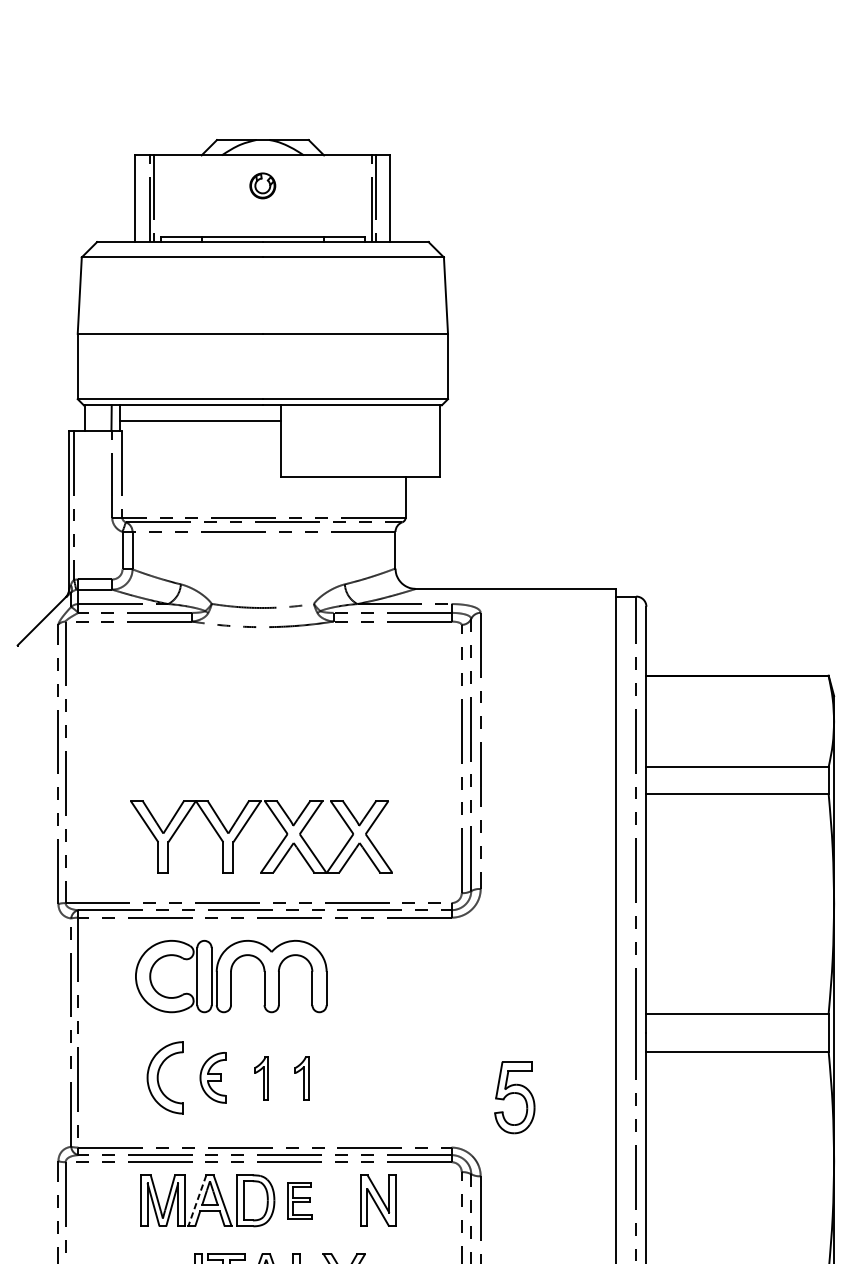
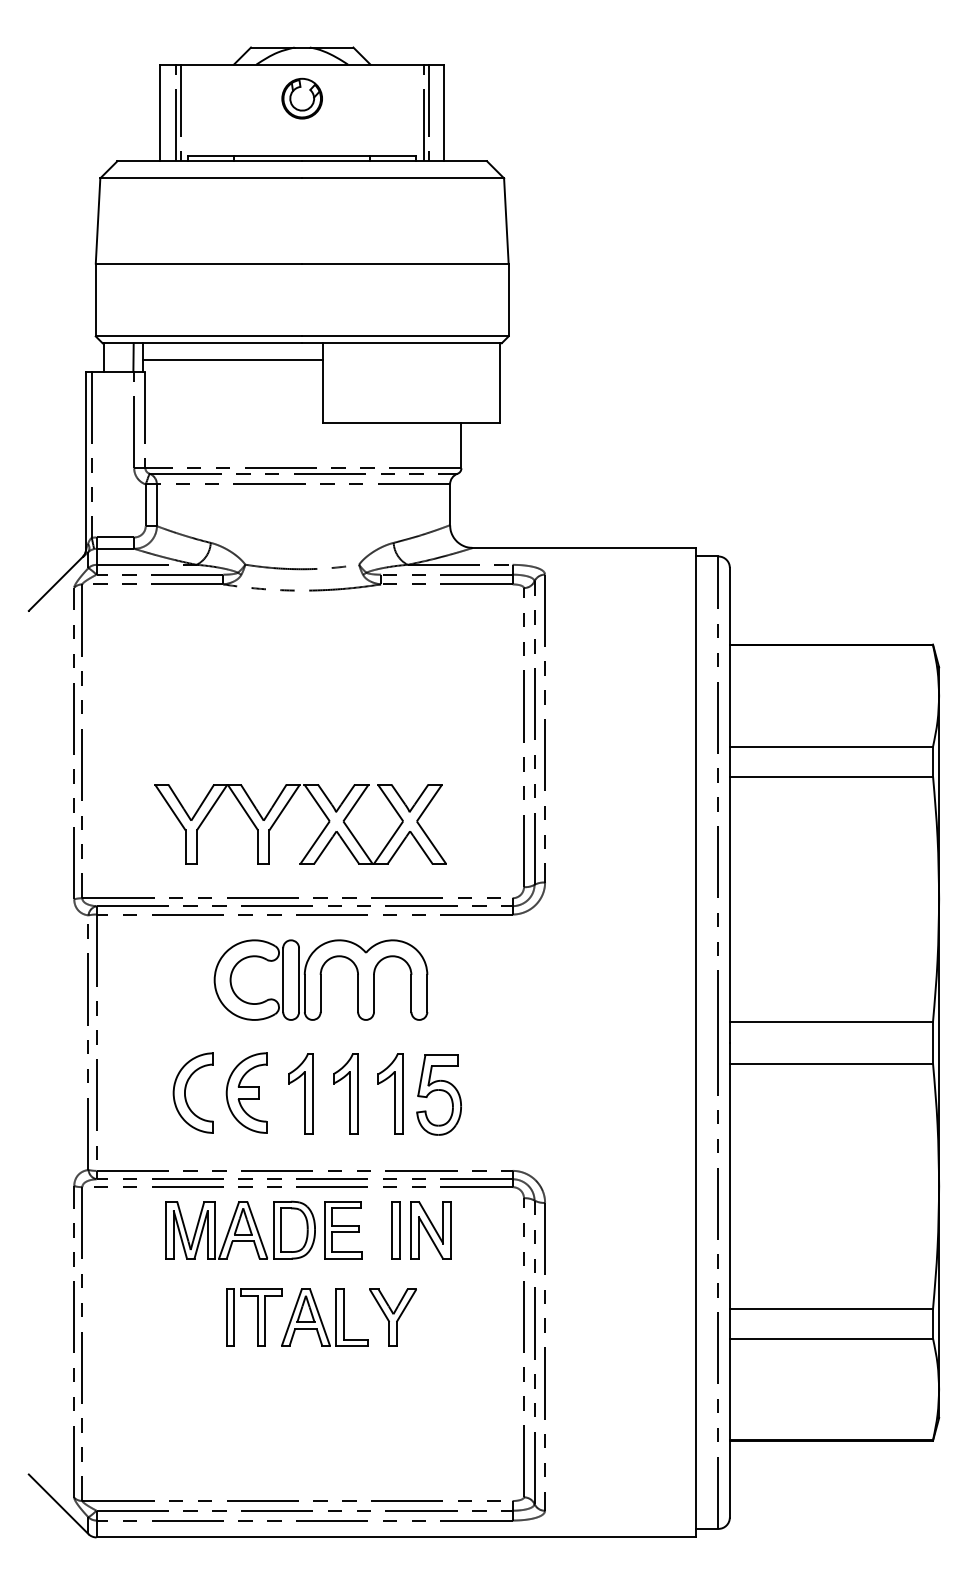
part: (262, 185) -> (301, 98), size x1.43
part: (230, 975) -> (320, 979), moved
part: (212, 1077) -> (246, 1092), size x1.43
part: (261, 1078) -> (300, 1093), size x1.67
part: (301, 1078) -> (345, 1093), size x1.67
part: (342, 1078) -> (390, 1093), added
part: (514, 1097) -> (438, 1094), moved
line: (197, 1201) -> (229, 1230), dashed -> solid
part: (299, 1201) -> (343, 1230), size x1.43
part: (346, 1201) -> (395, 1230), added

